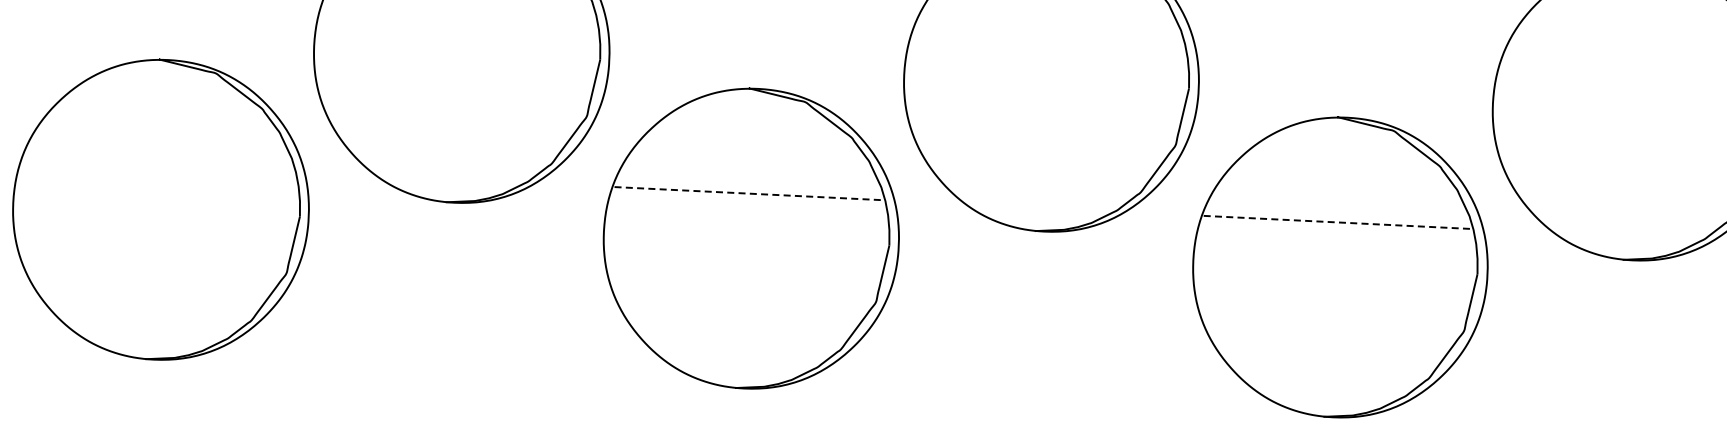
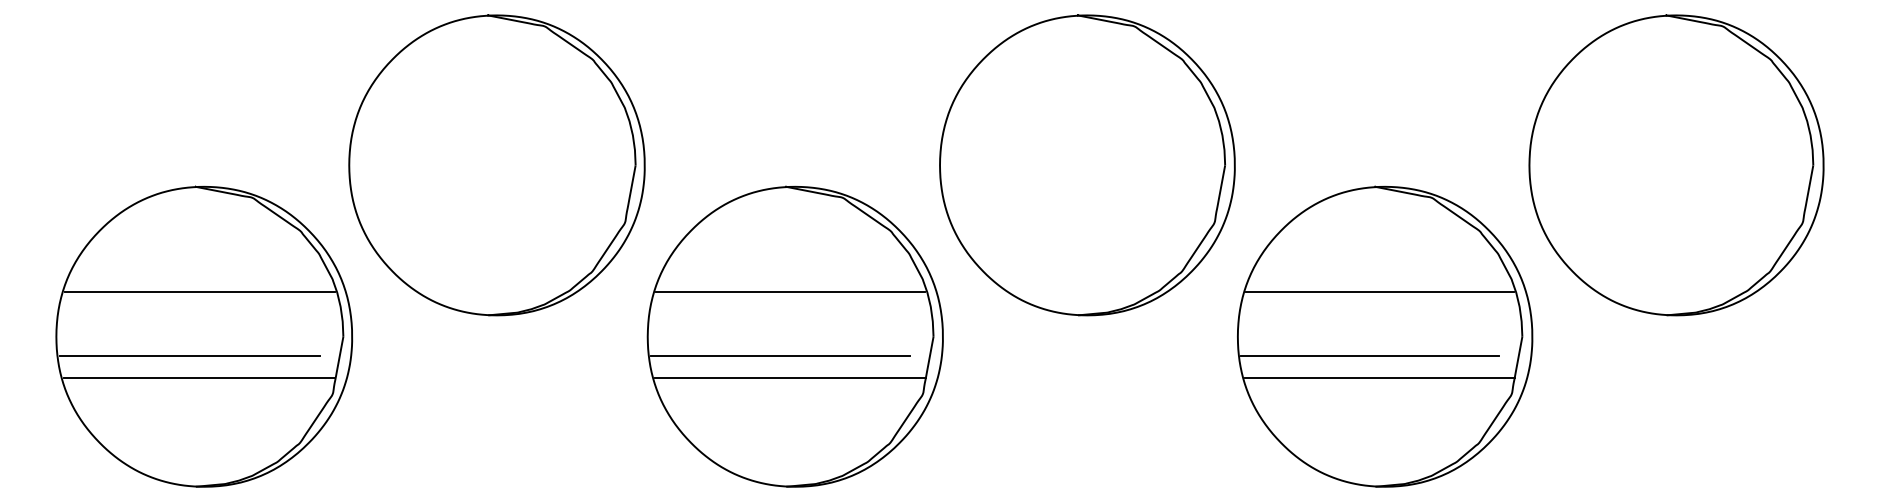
line: (158, 164) -> (199, 291), added
line: (749, 193) -> (791, 291), dashed -> solid
line: (1337, 222) -> (1379, 291), dashed -> solid
line: (145, 228) -> (189, 356), added
line: (154, 250) -> (199, 377), added
line: (735, 257) -> (780, 356), added
line: (744, 279) -> (790, 377), added
line: (1324, 286) -> (1370, 356), added
line: (1332, 307) -> (1379, 377), added

